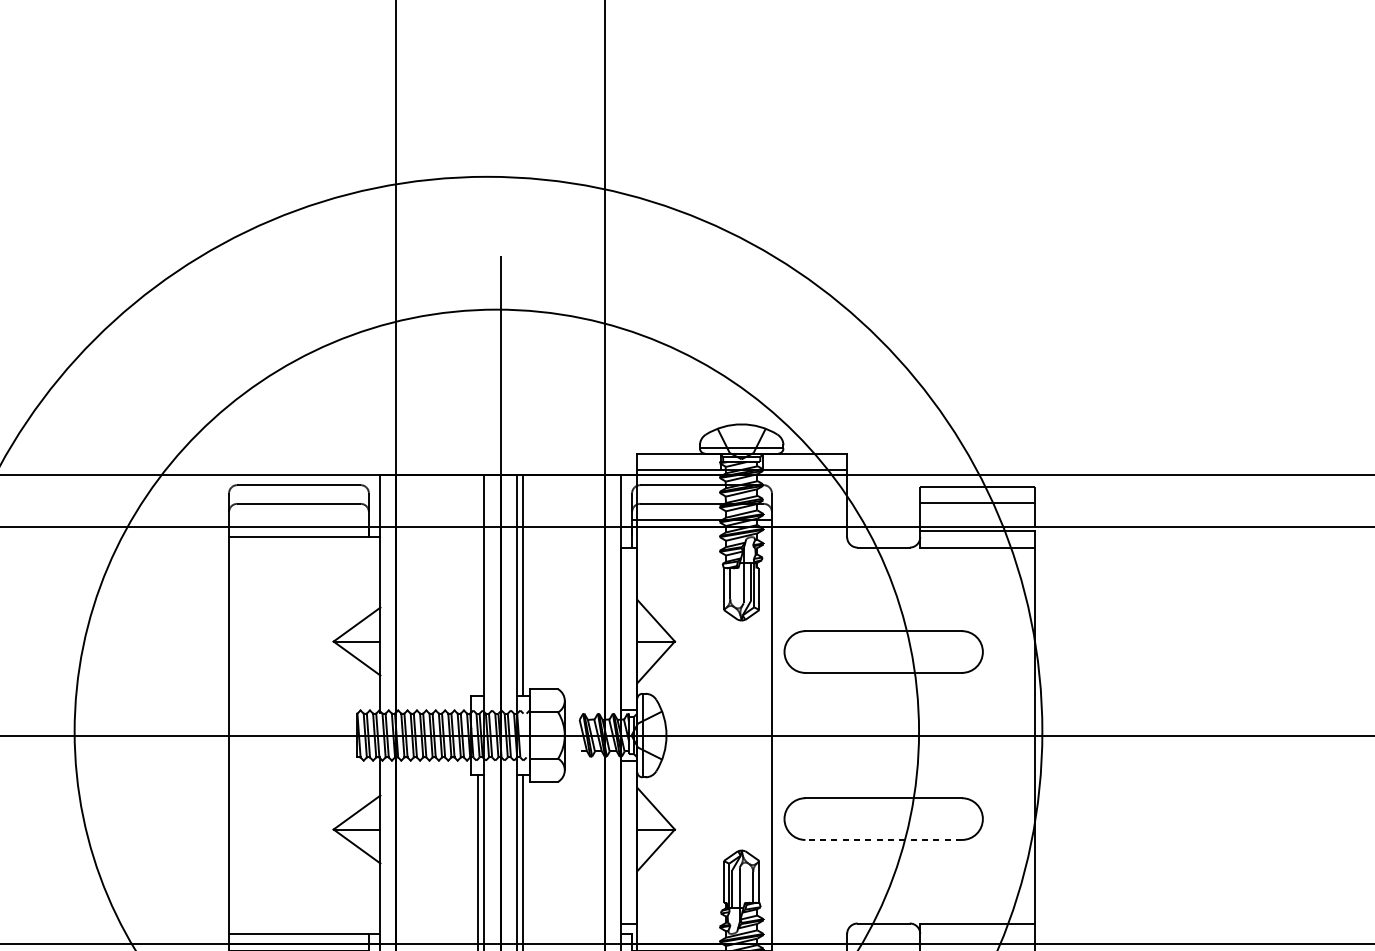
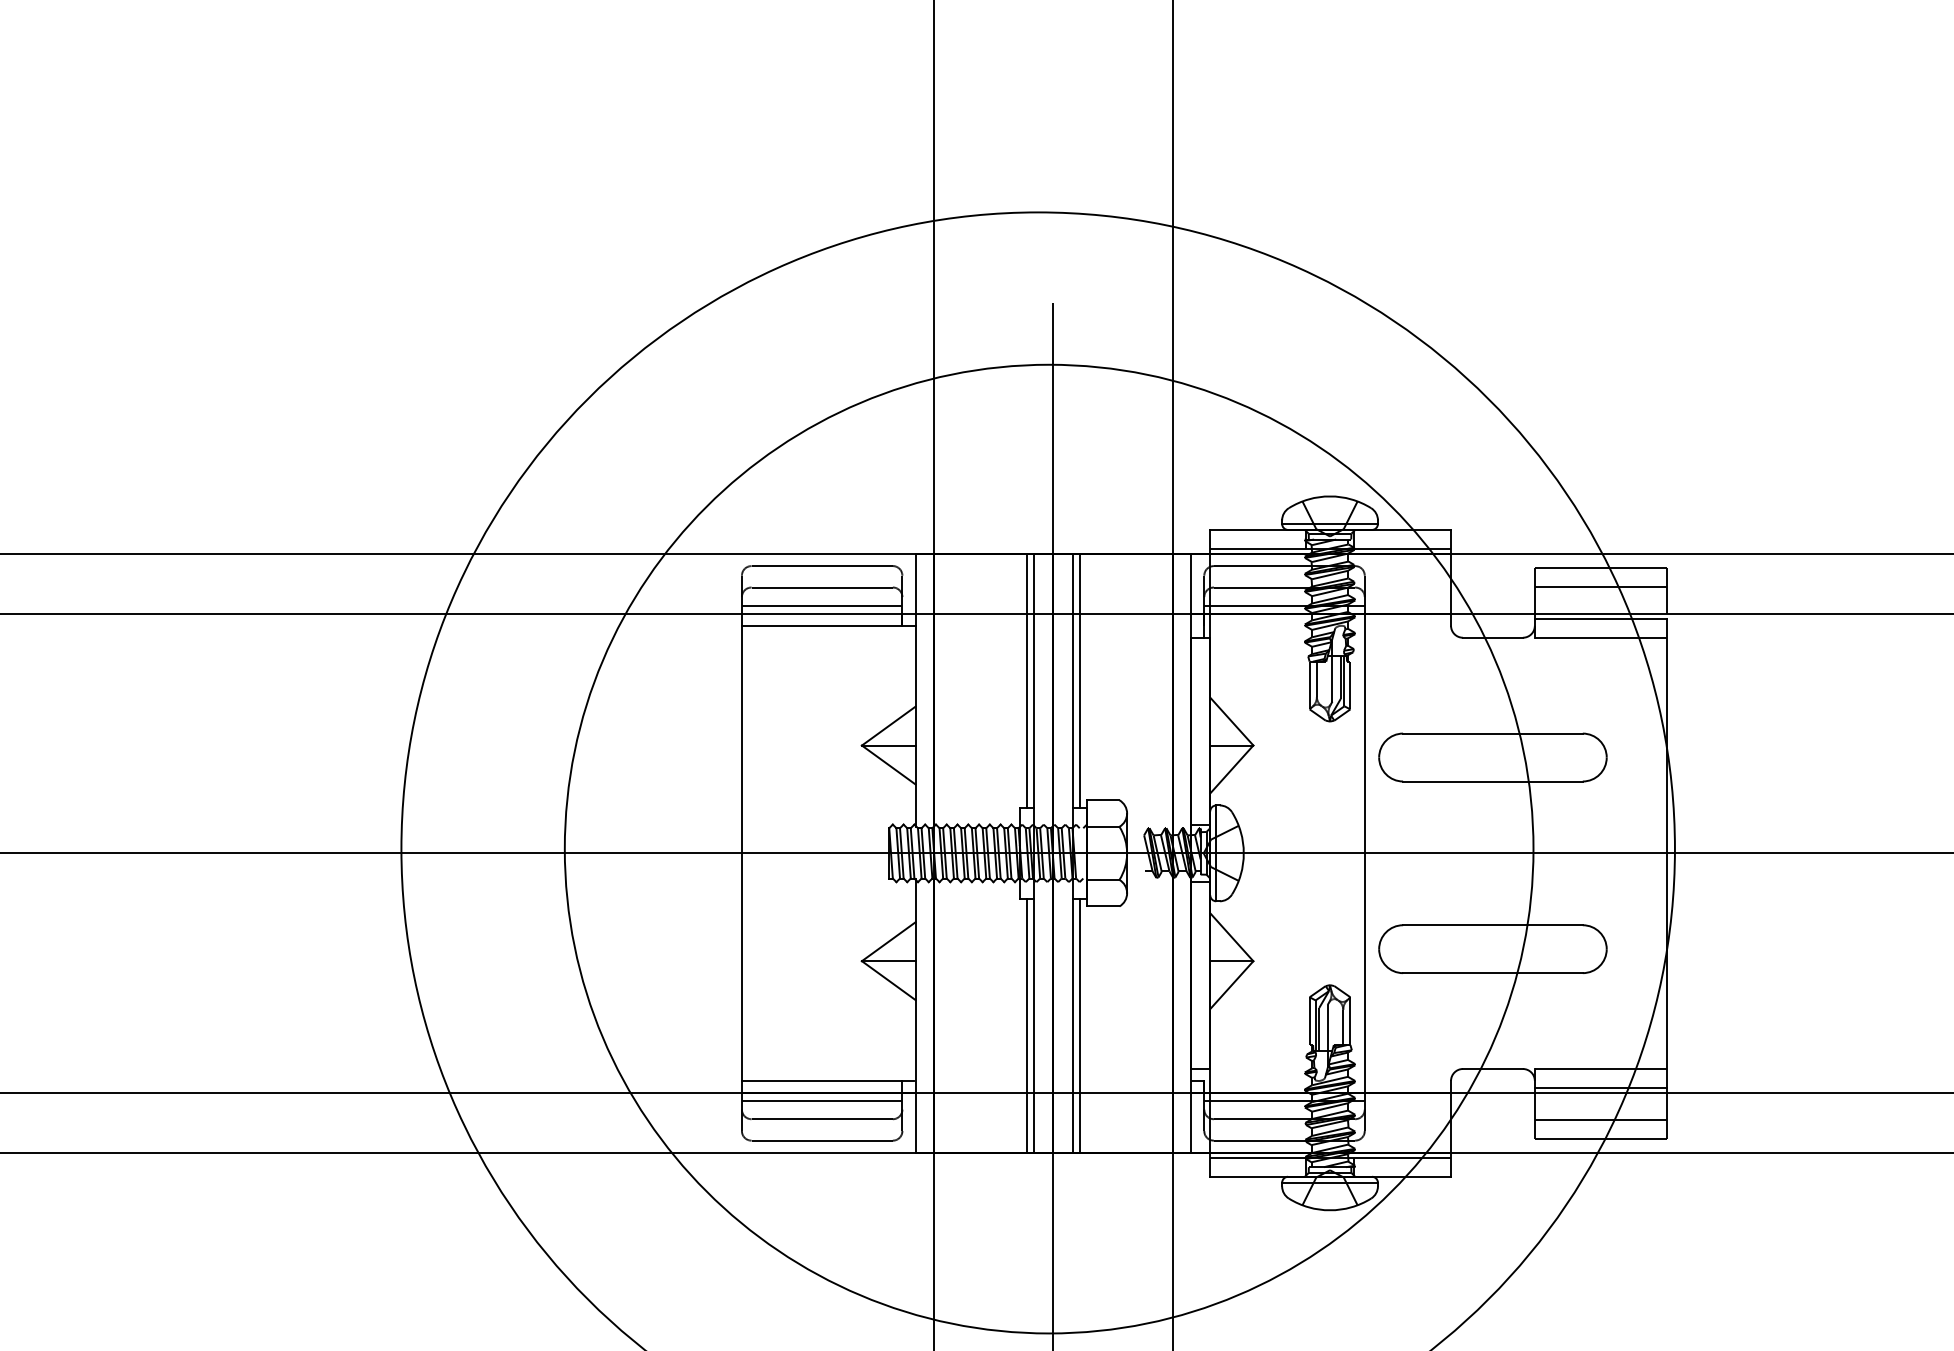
line: (298, 520) -> (821, 606), added
line: (477, 584) -> (1027, 680), added
line: (883, 840) -> (1492, 973), dashed -> solid
line: (977, 940) -> (1600, 1088), added

